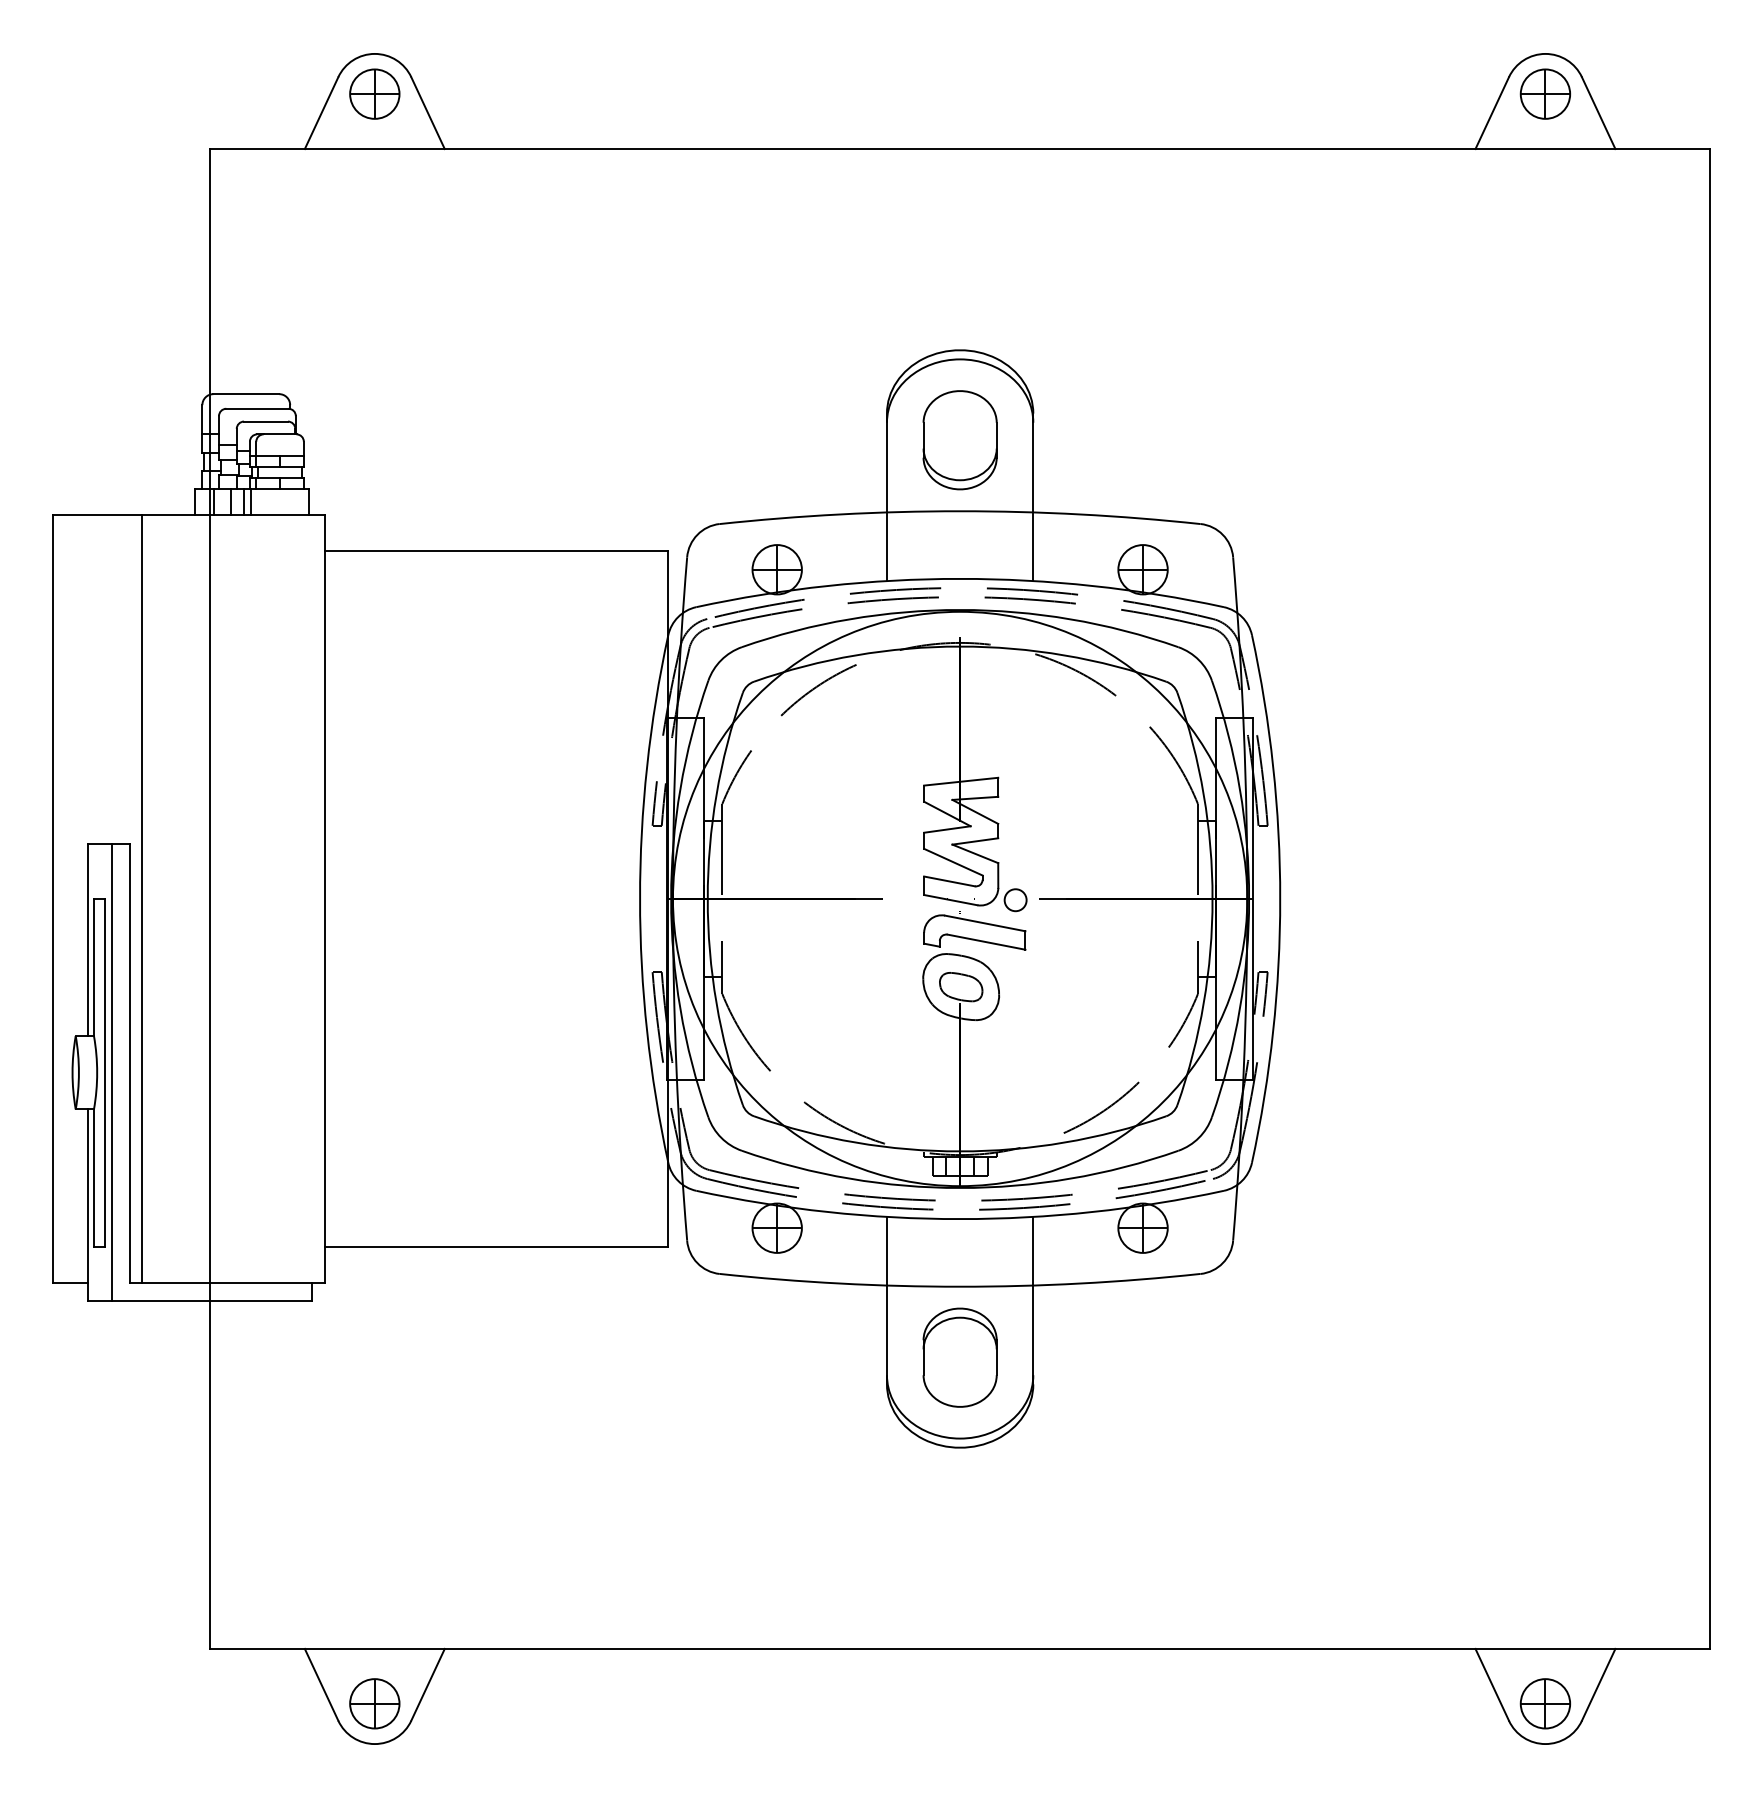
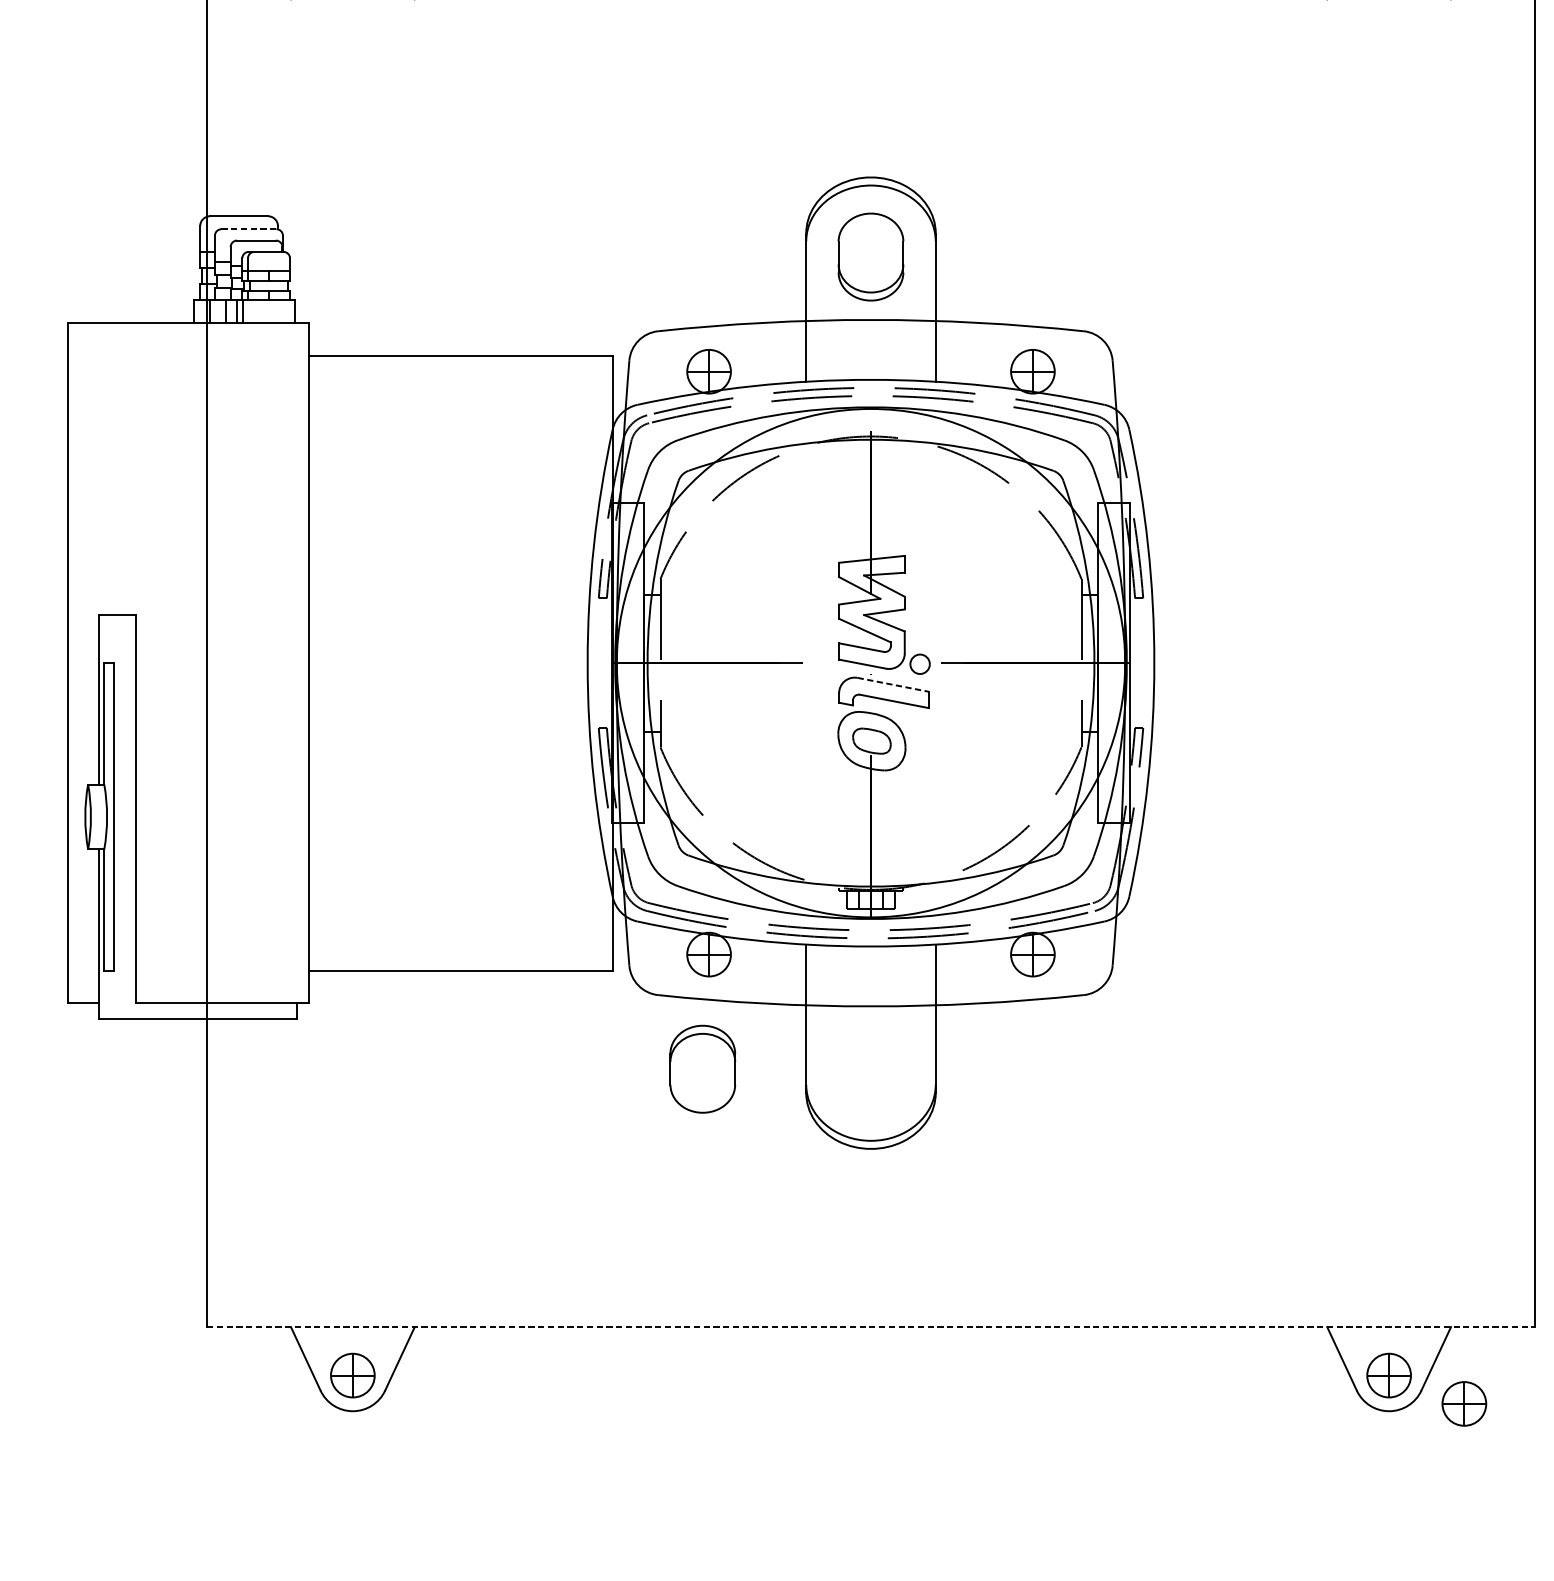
line: (257, 408) -> (249, 228), solid -> dashed
line: (142, 898) -> (147, 662), removed
line: (985, 923) -> (893, 684), solid -> dashed
line: (111, 1072) -> (119, 816), removed
part: (959, 1357) -> (702, 1069), moved
line: (960, 1648) -> (871, 1326), solid -> dashed
part: (1629, 1735) -> (1463, 1403), added

